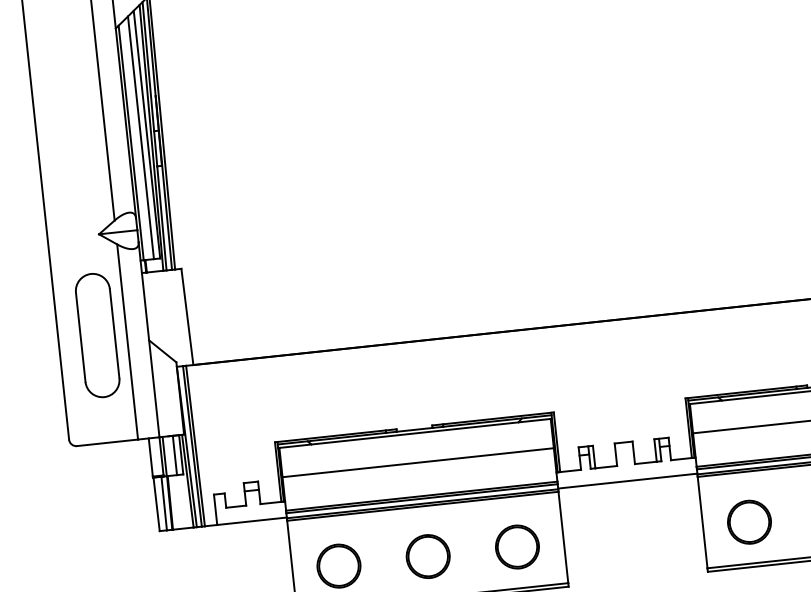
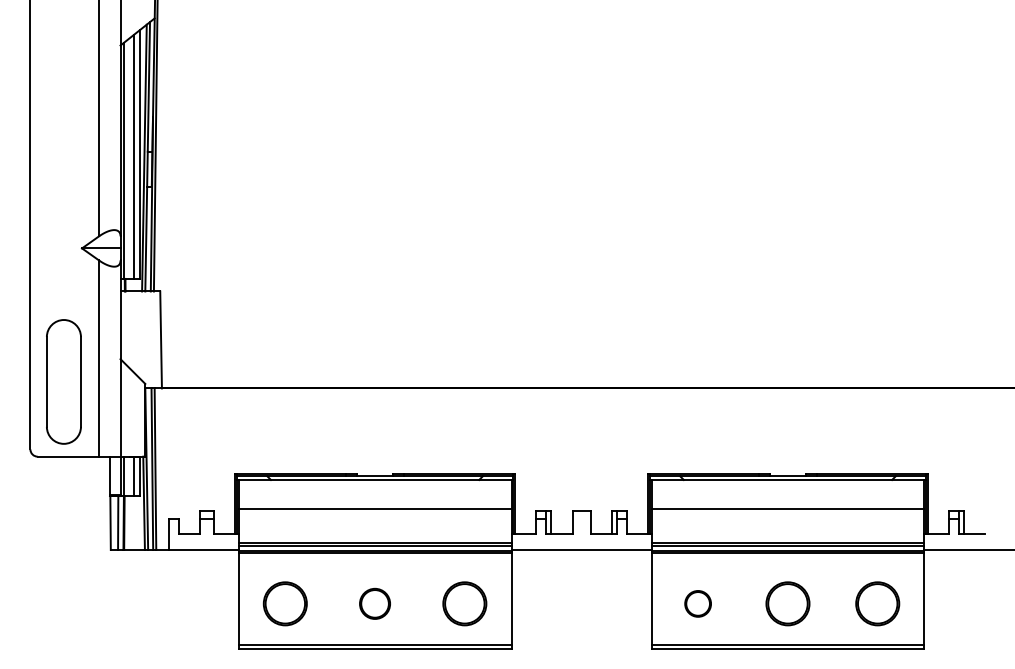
part: (97, 335) -> (63, 381), moved
part: (748, 521) -> (697, 603), size x0.6
part: (427, 556) -> (374, 603), size x0.7

